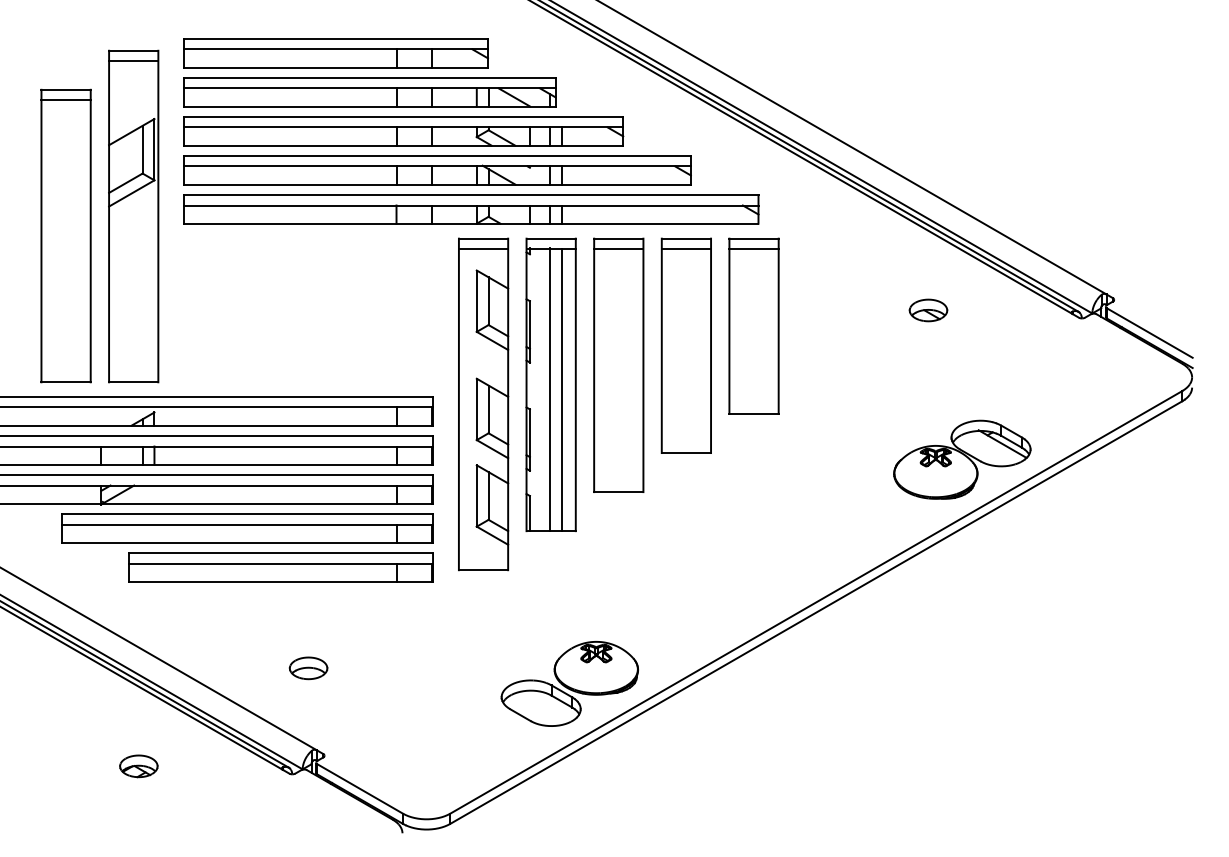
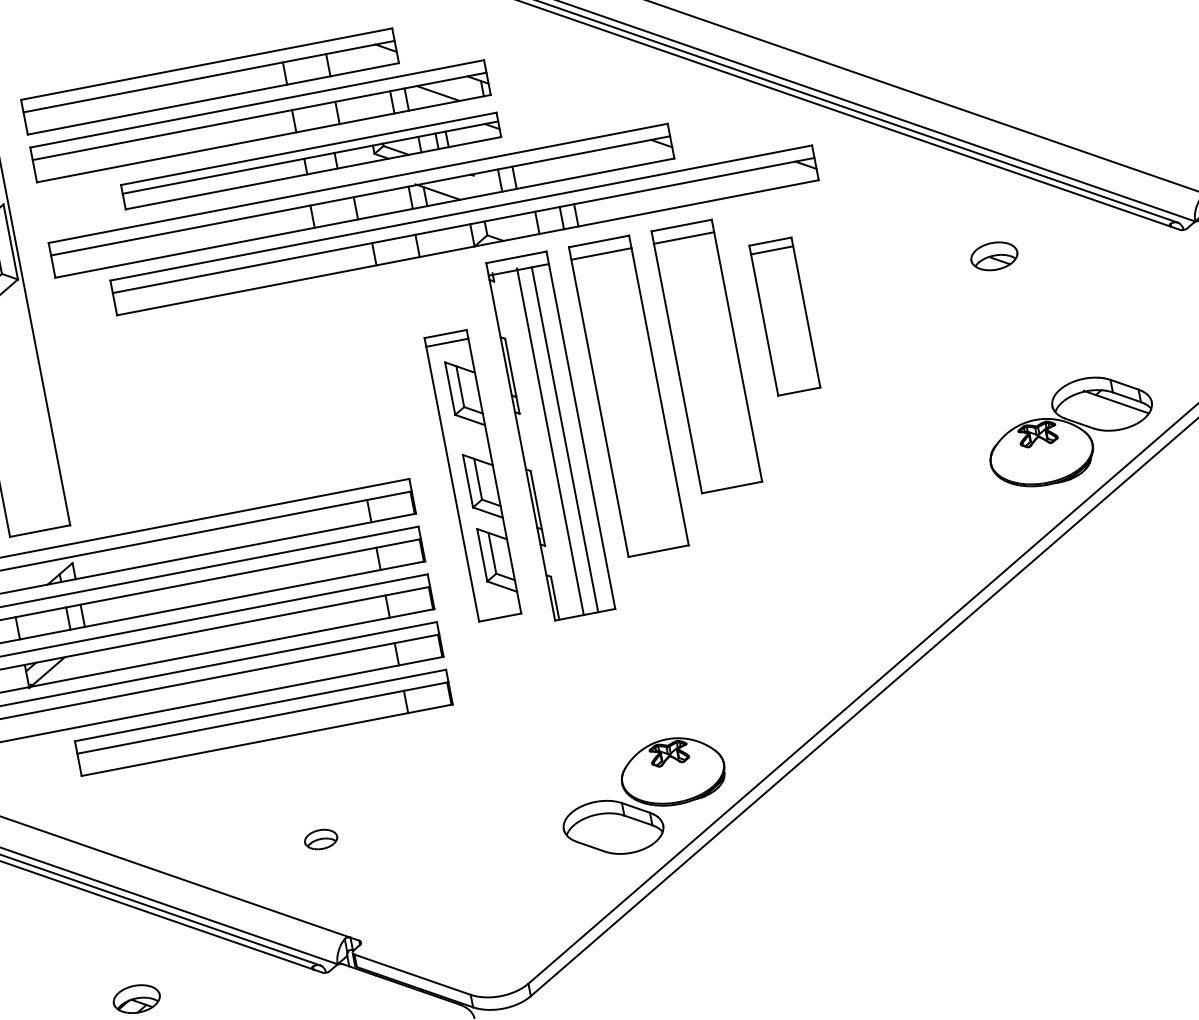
part: (403, 131) -> (310, 161), size x0.7
part: (471, 209) -> (464, 230), moved
part: (753, 325) -> (784, 315), size x0.7
part: (483, 404) -> (472, 475), size x0.7
part: (308, 668) -> (321, 839), size x0.7

